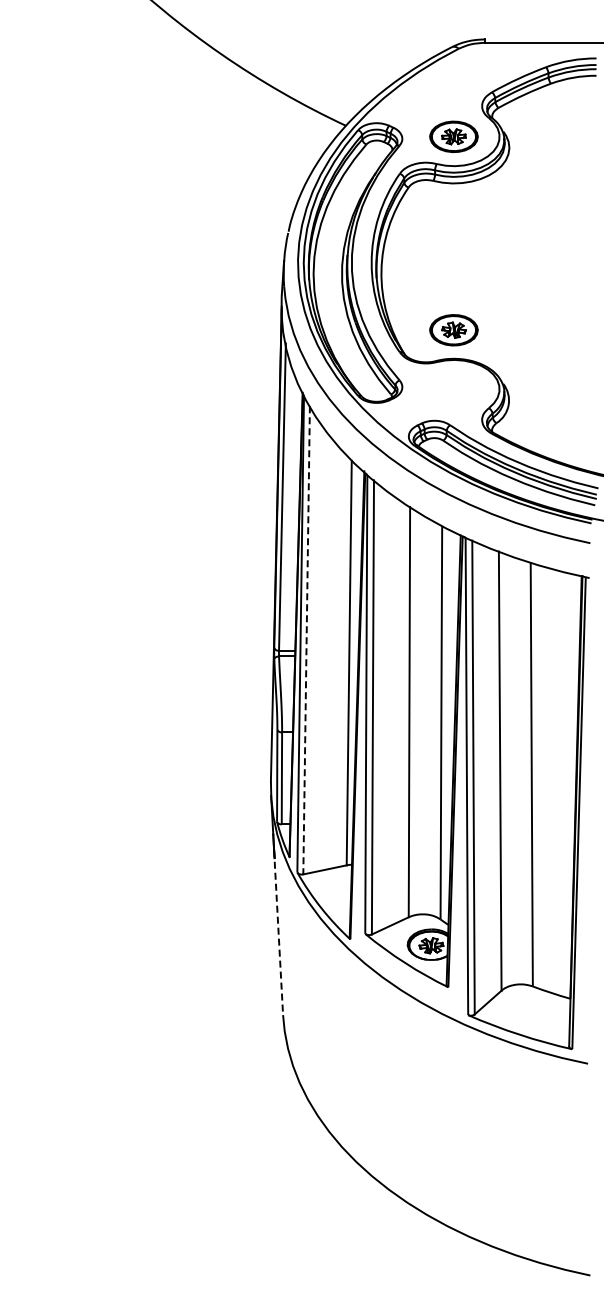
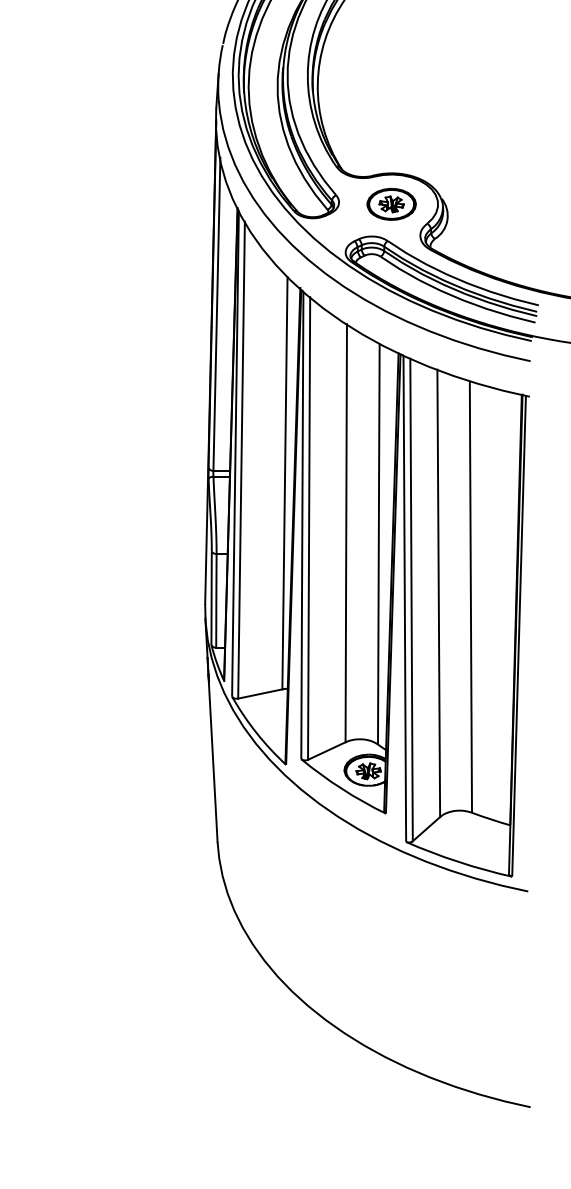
part: (453, 330) -> (391, 204), moved
line: (306, 640) -> (241, 460), dashed -> solid
line: (278, 933) -> (212, 758), dashed -> solid

